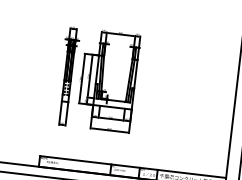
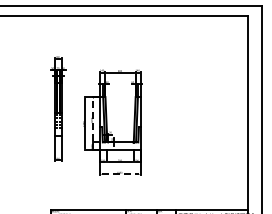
line: (90, 75) -> (93, 119), solid -> dashed
part: (68, 76) -> (58, 108), moved
line: (109, 130) -> (120, 174), solid -> dashed

